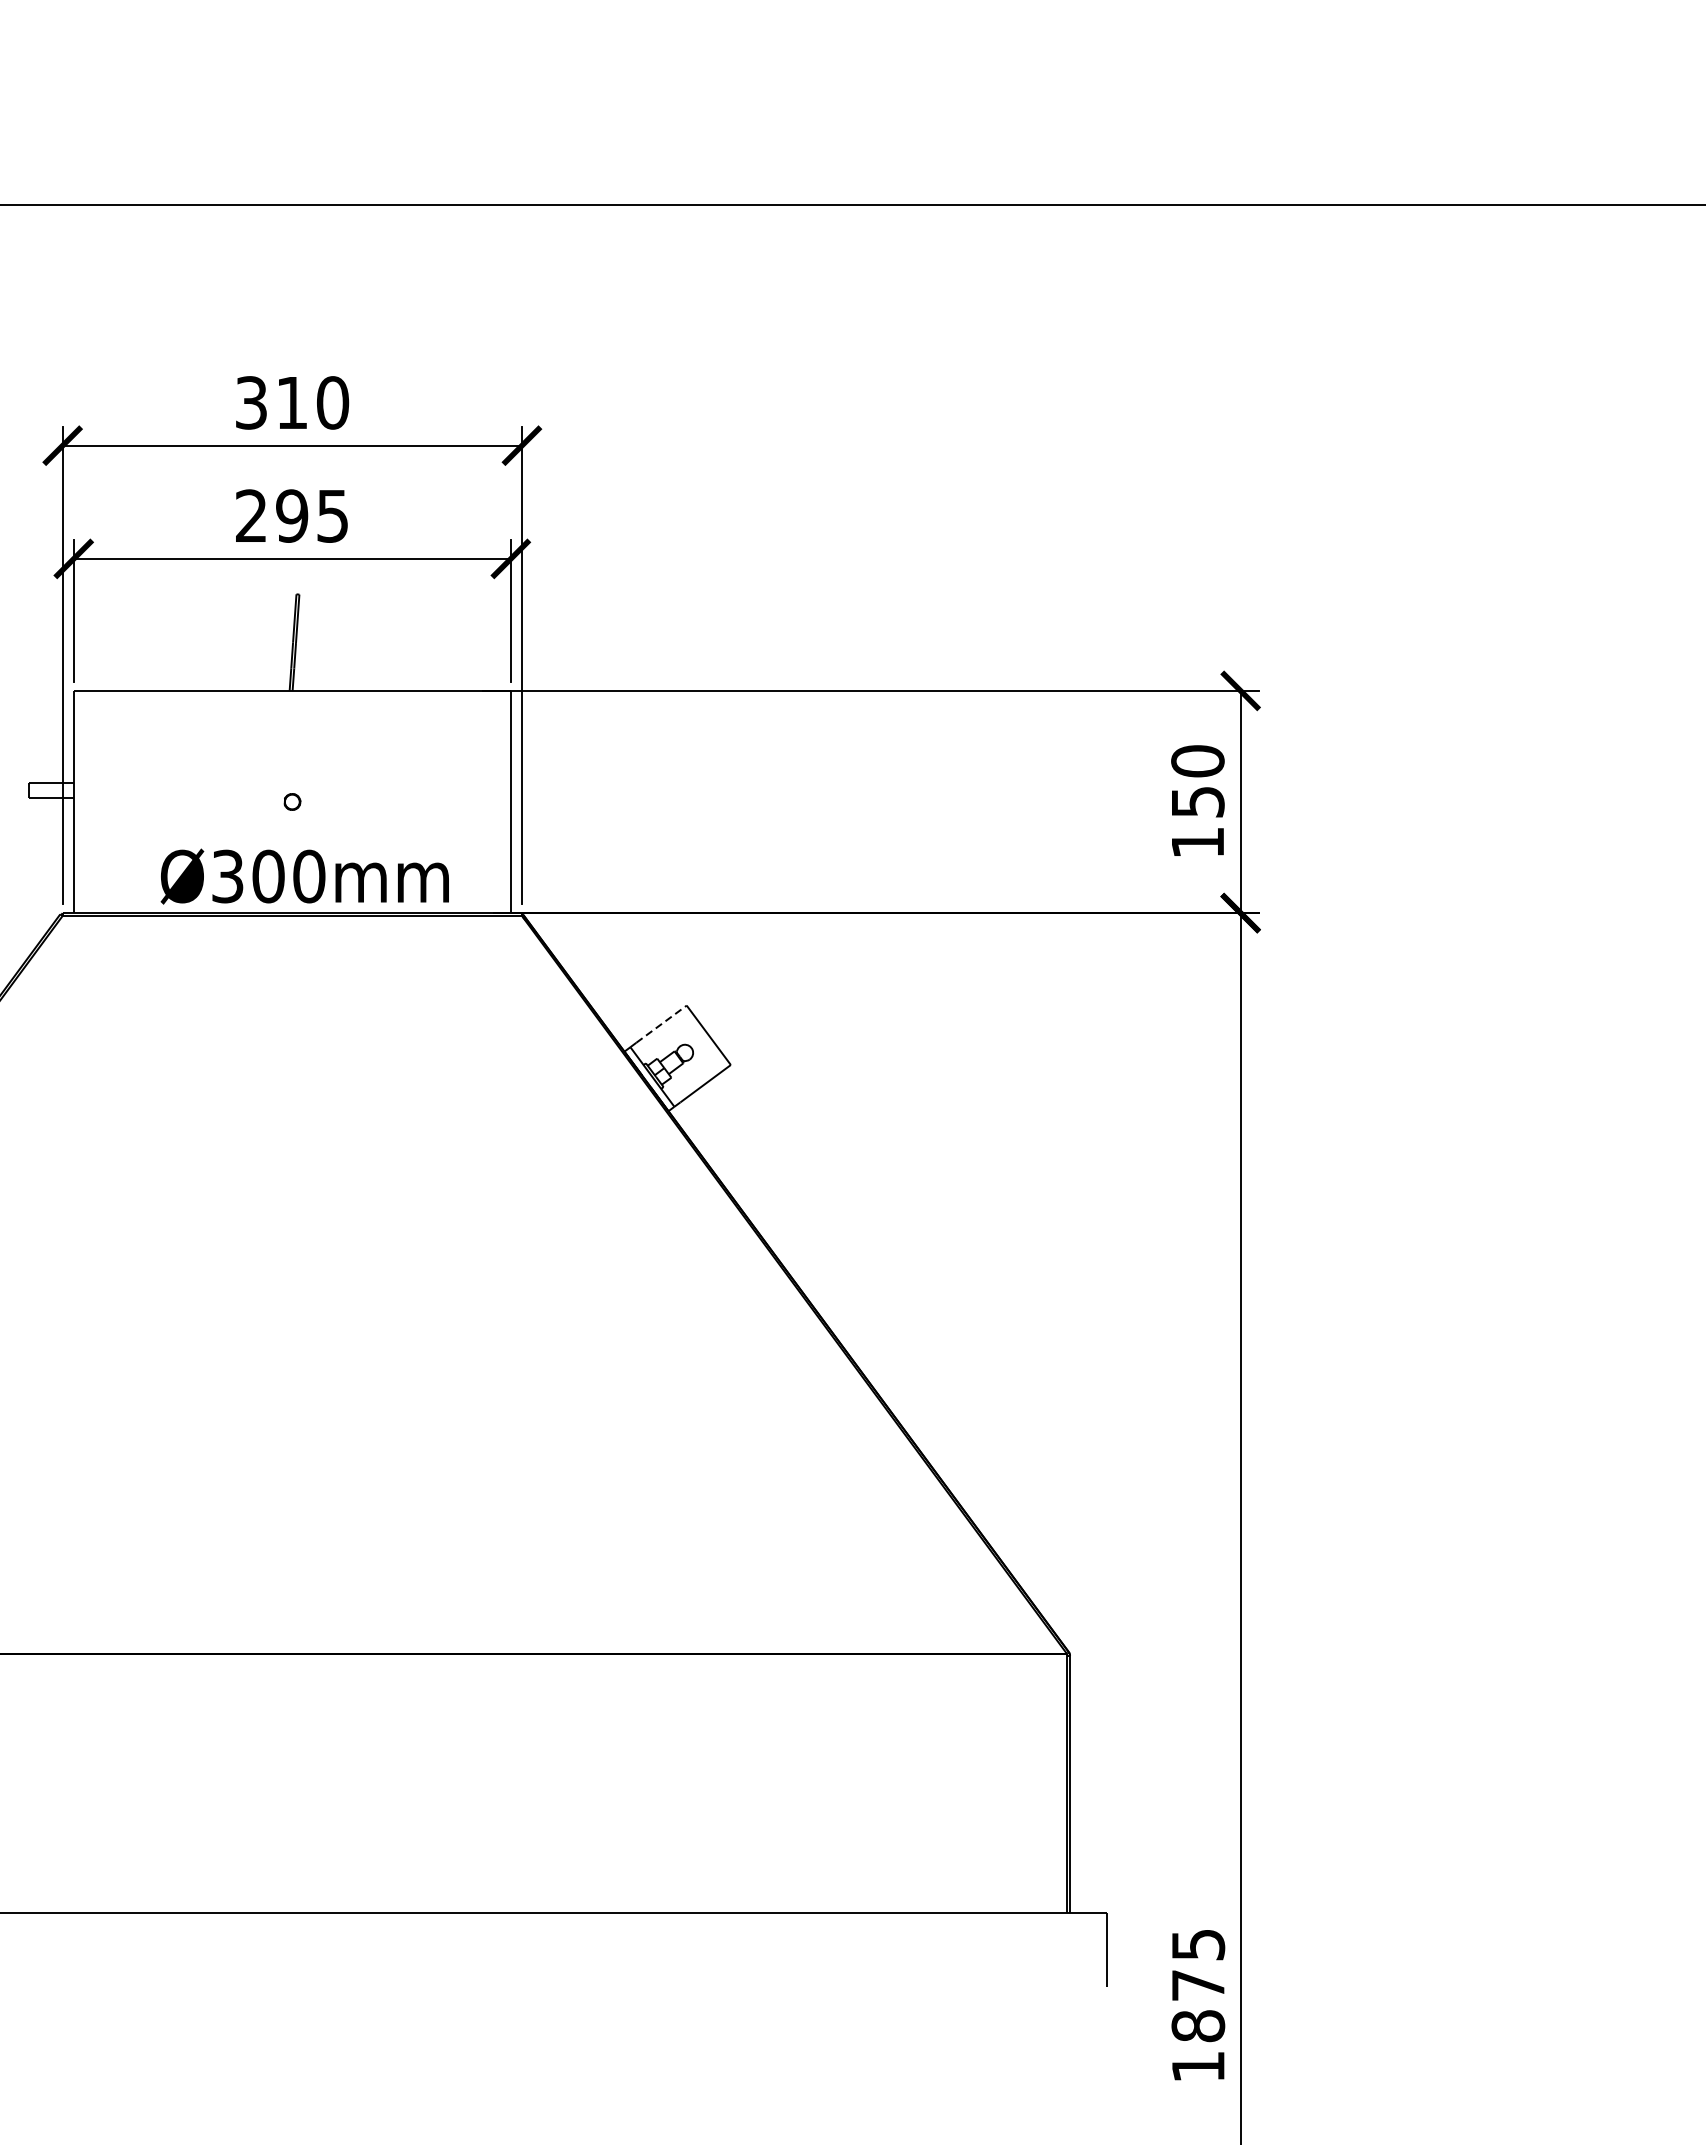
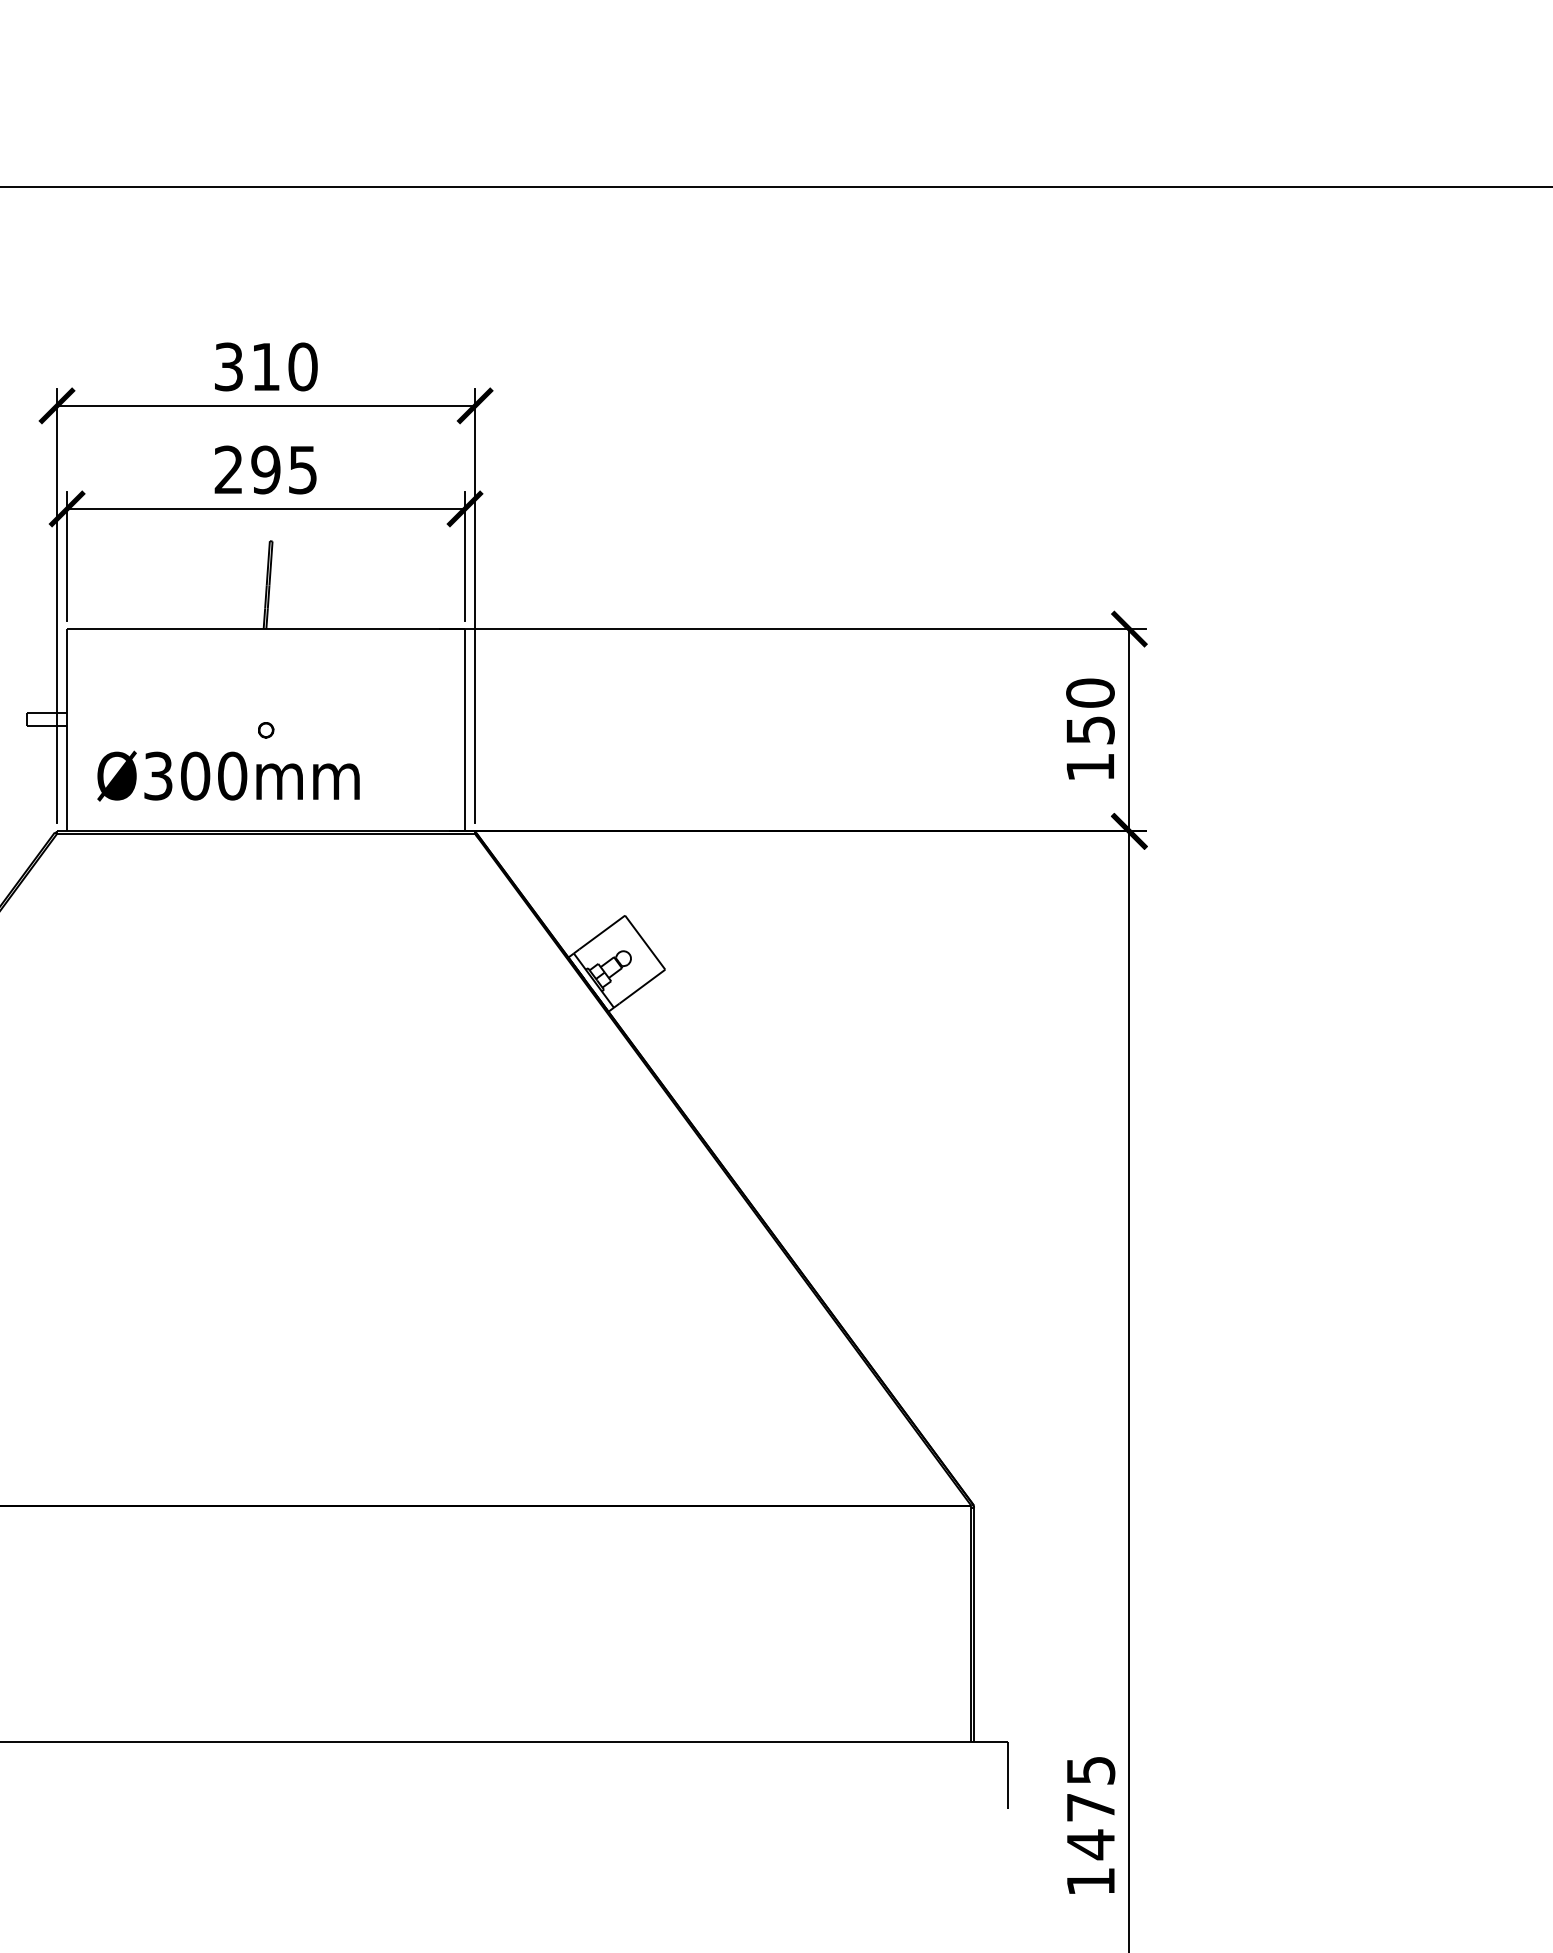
text: (304, 875) -> (228, 775), moved
line: (661, 1024) -> (602, 932), dashed -> solid
text: (1197, 2025) -> (1090, 1844), 1875 -> 1475

